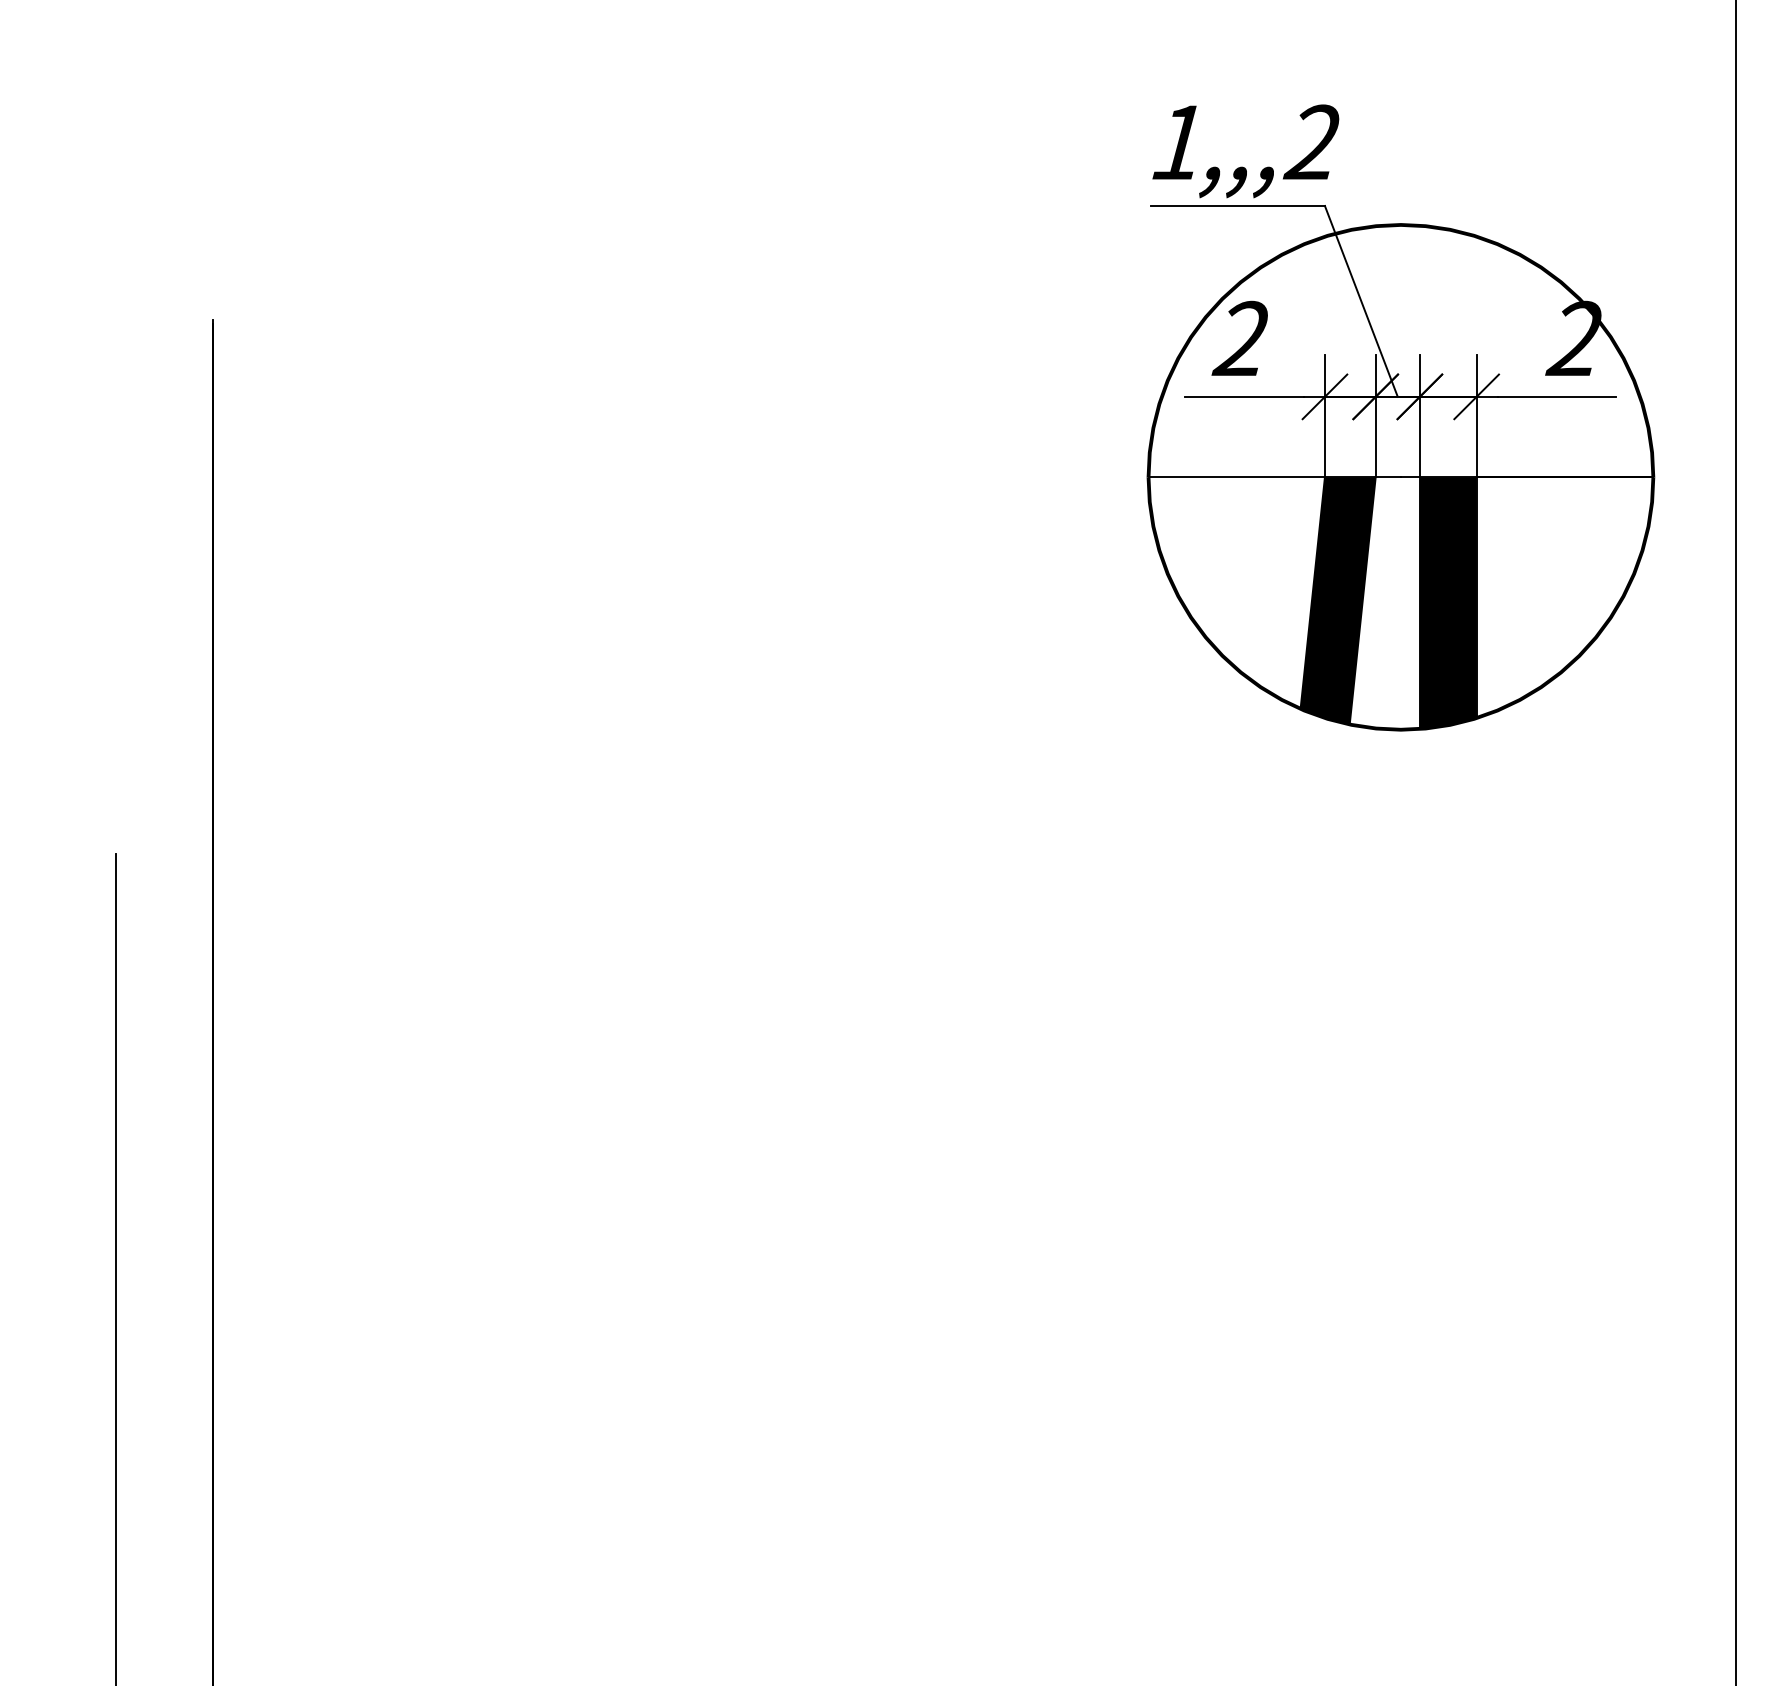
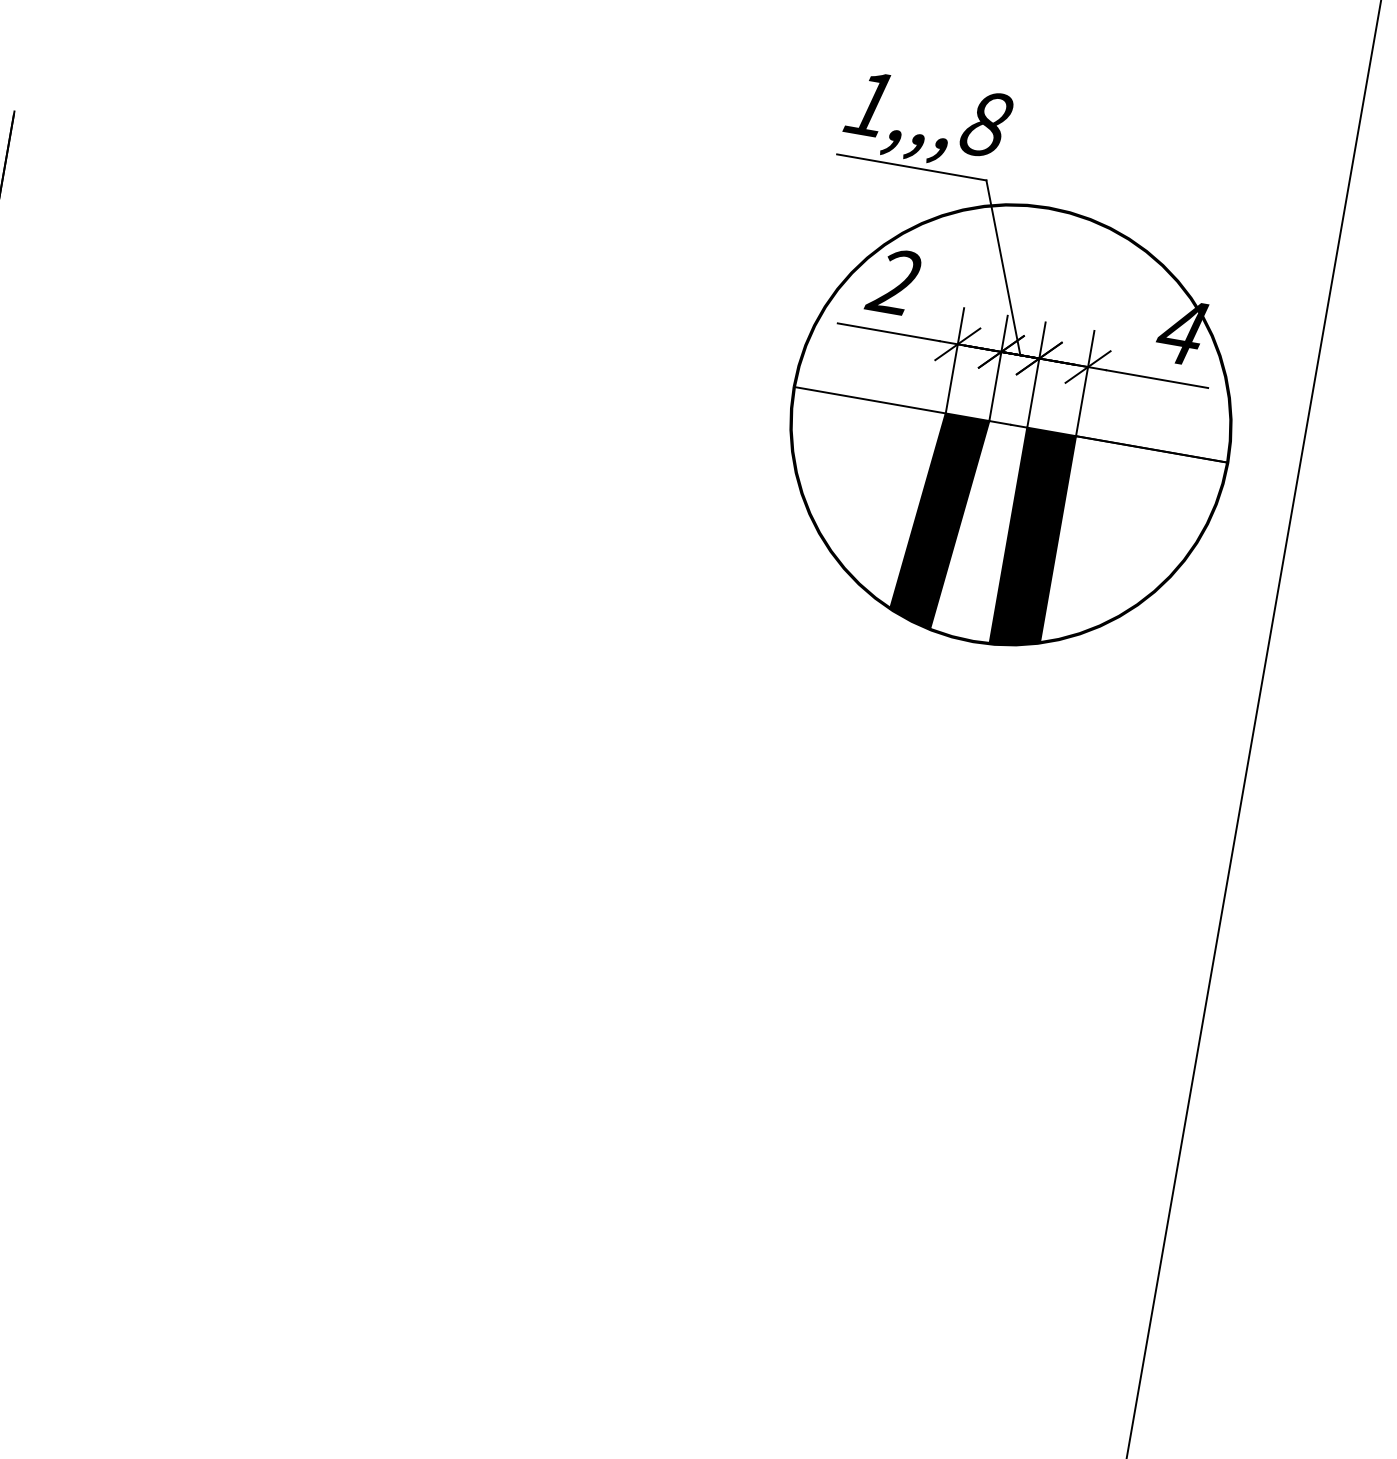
text: (1311, 142) -> (984, 123), 1,,,2 -> 1,,,8
text: (1573, 337) -> (1180, 330), 2 -> 4

